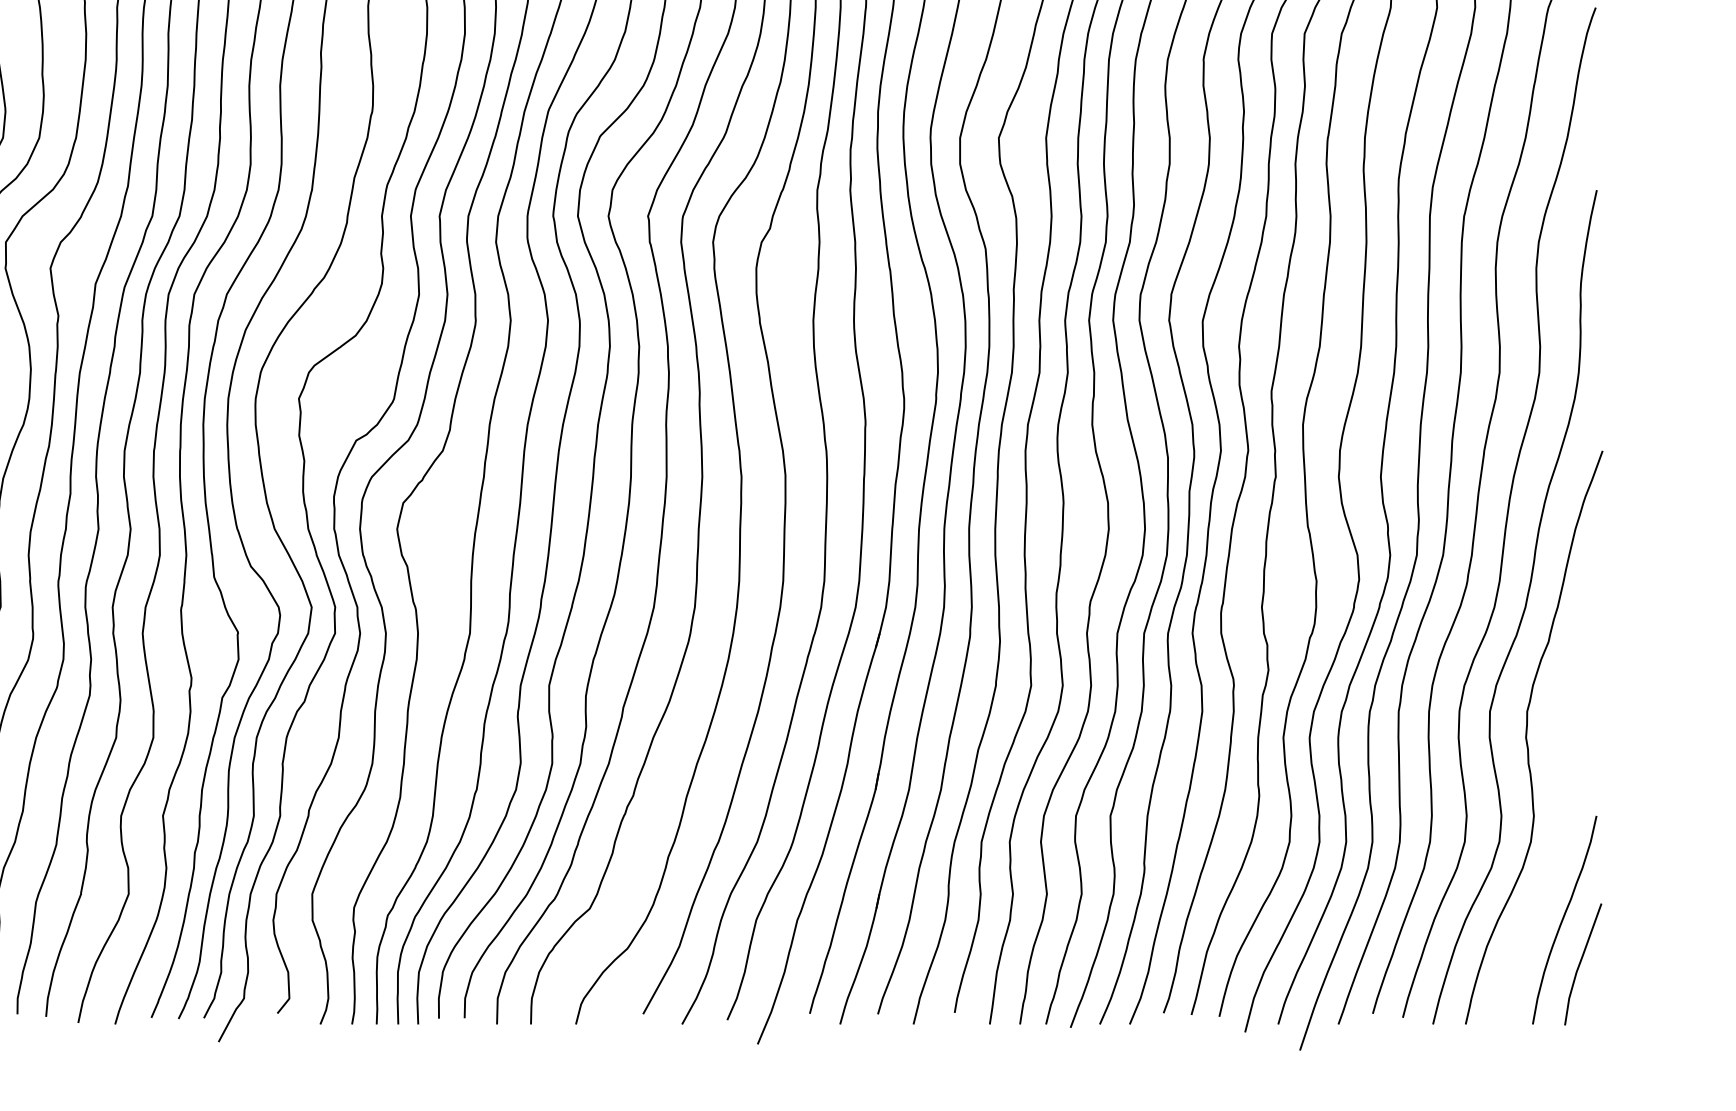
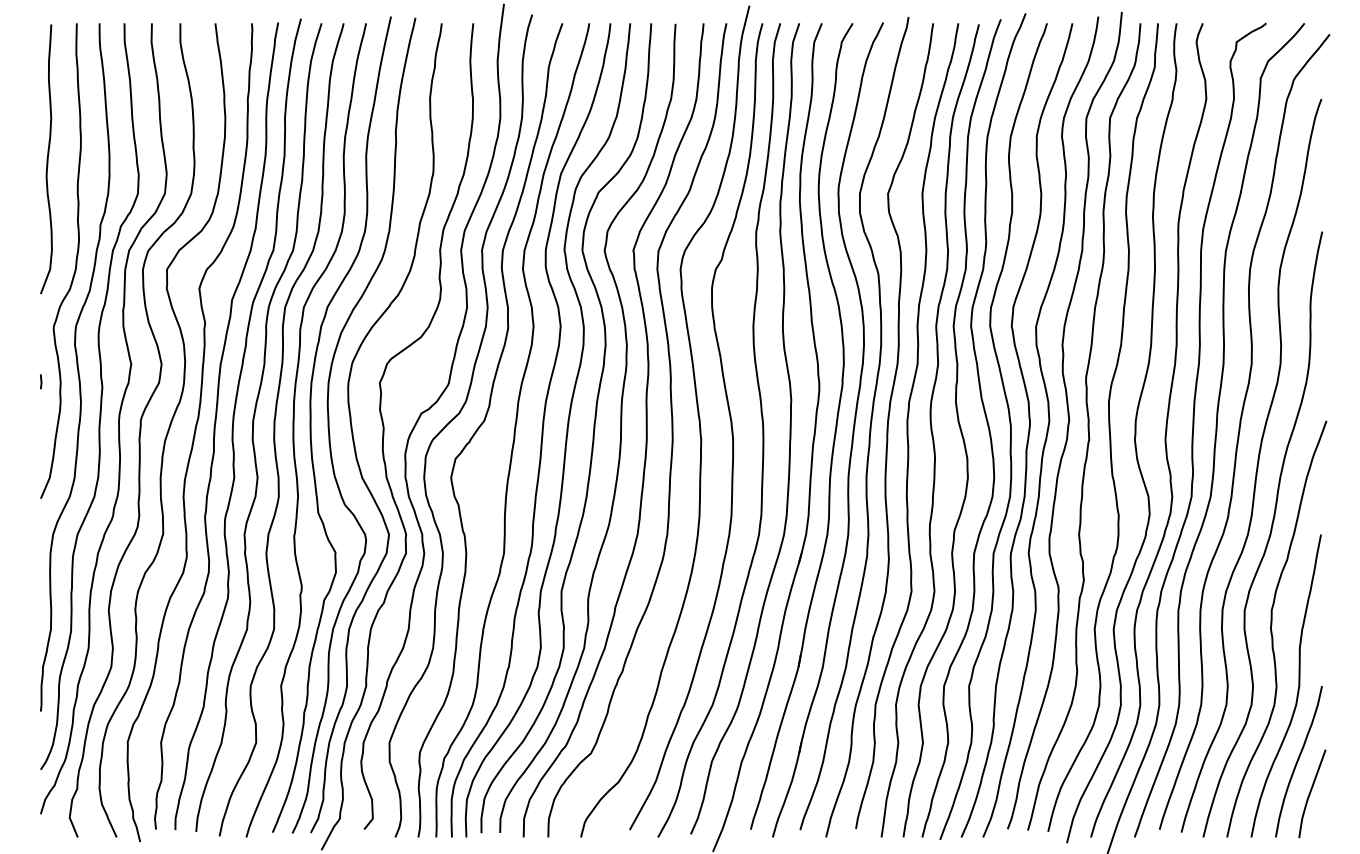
curve: (1562, 820) -> (1297, 689), added

